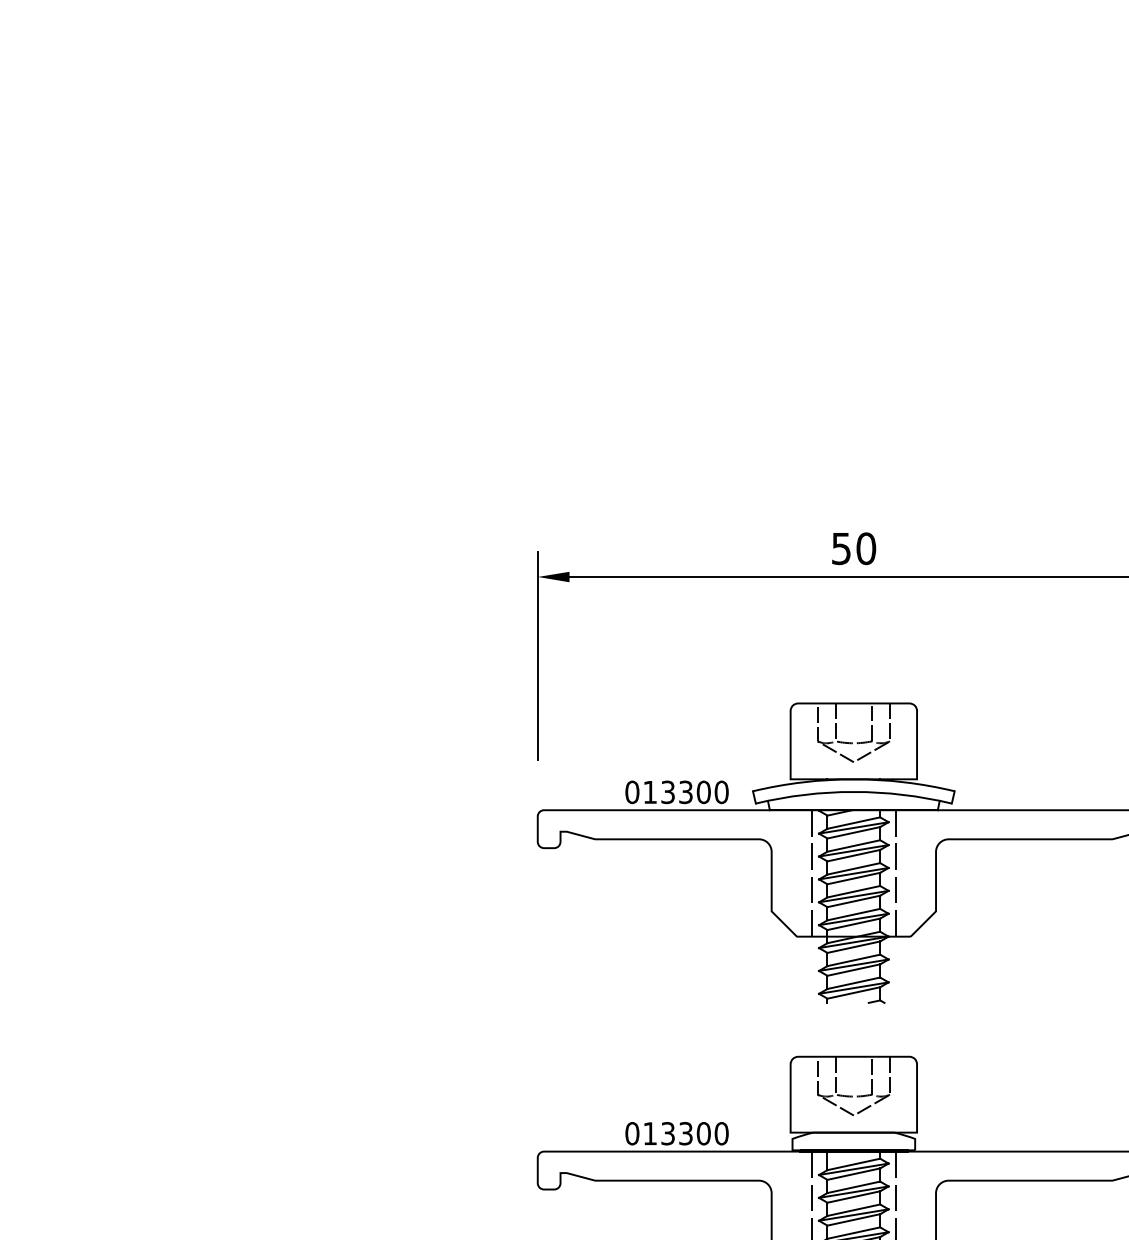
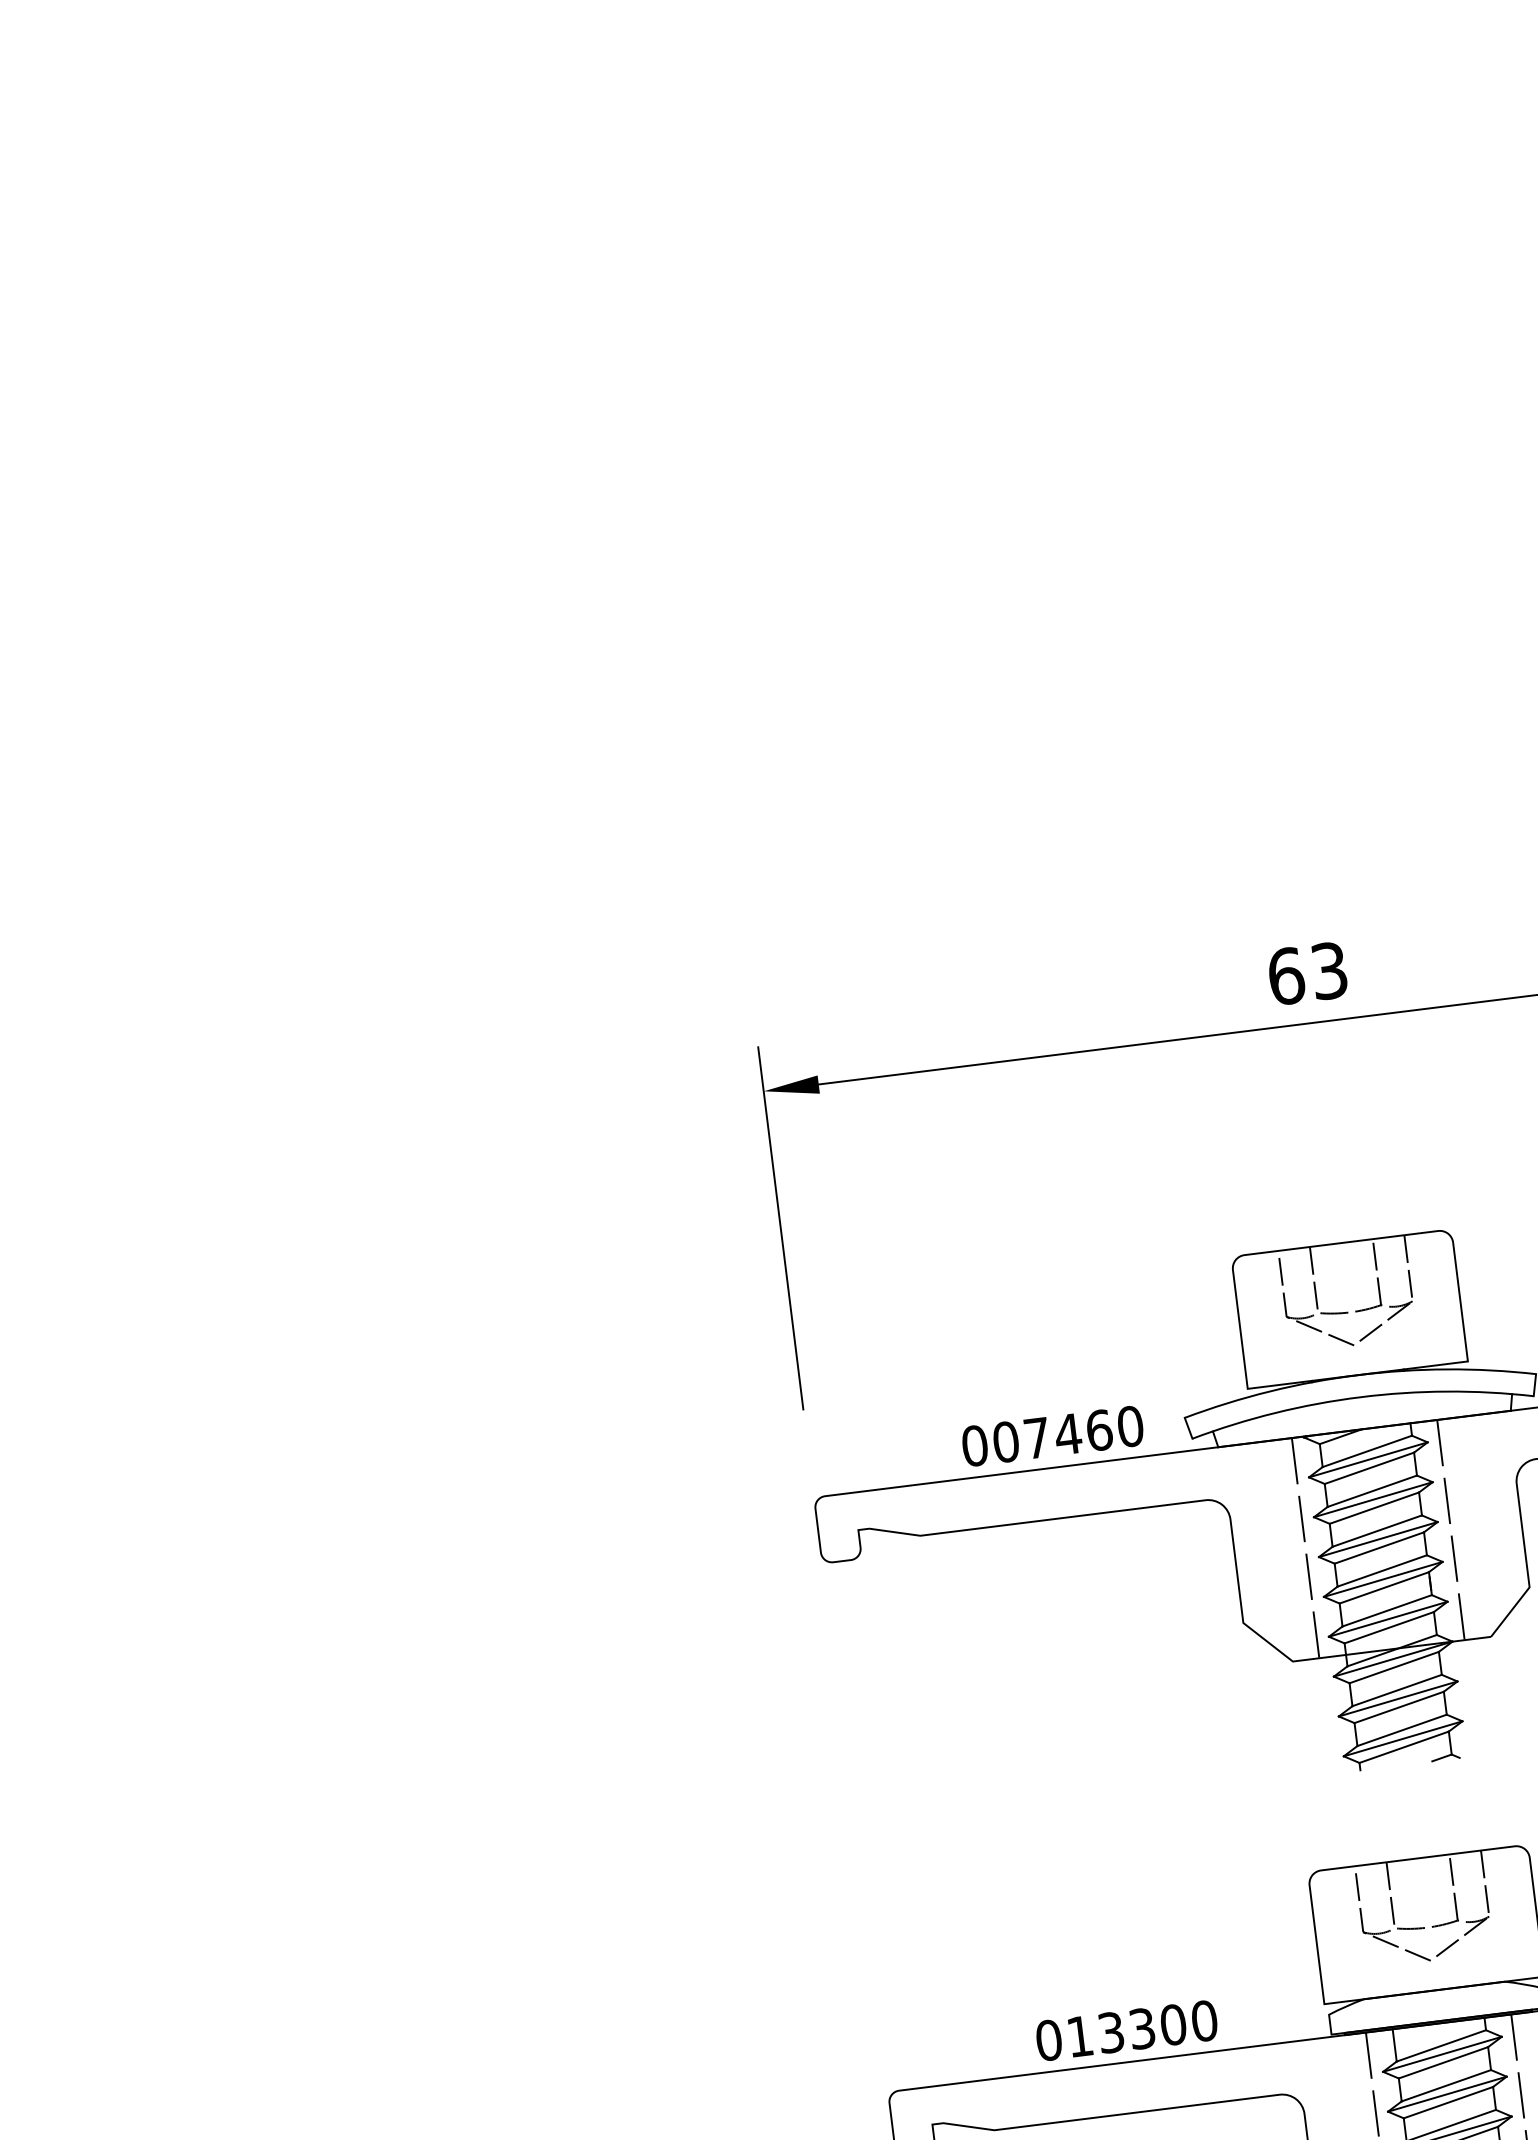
text: (854, 548) -> (1308, 973), 50 -> 63
text: (676, 792) -> (1051, 1436), 013300 -> 007460

